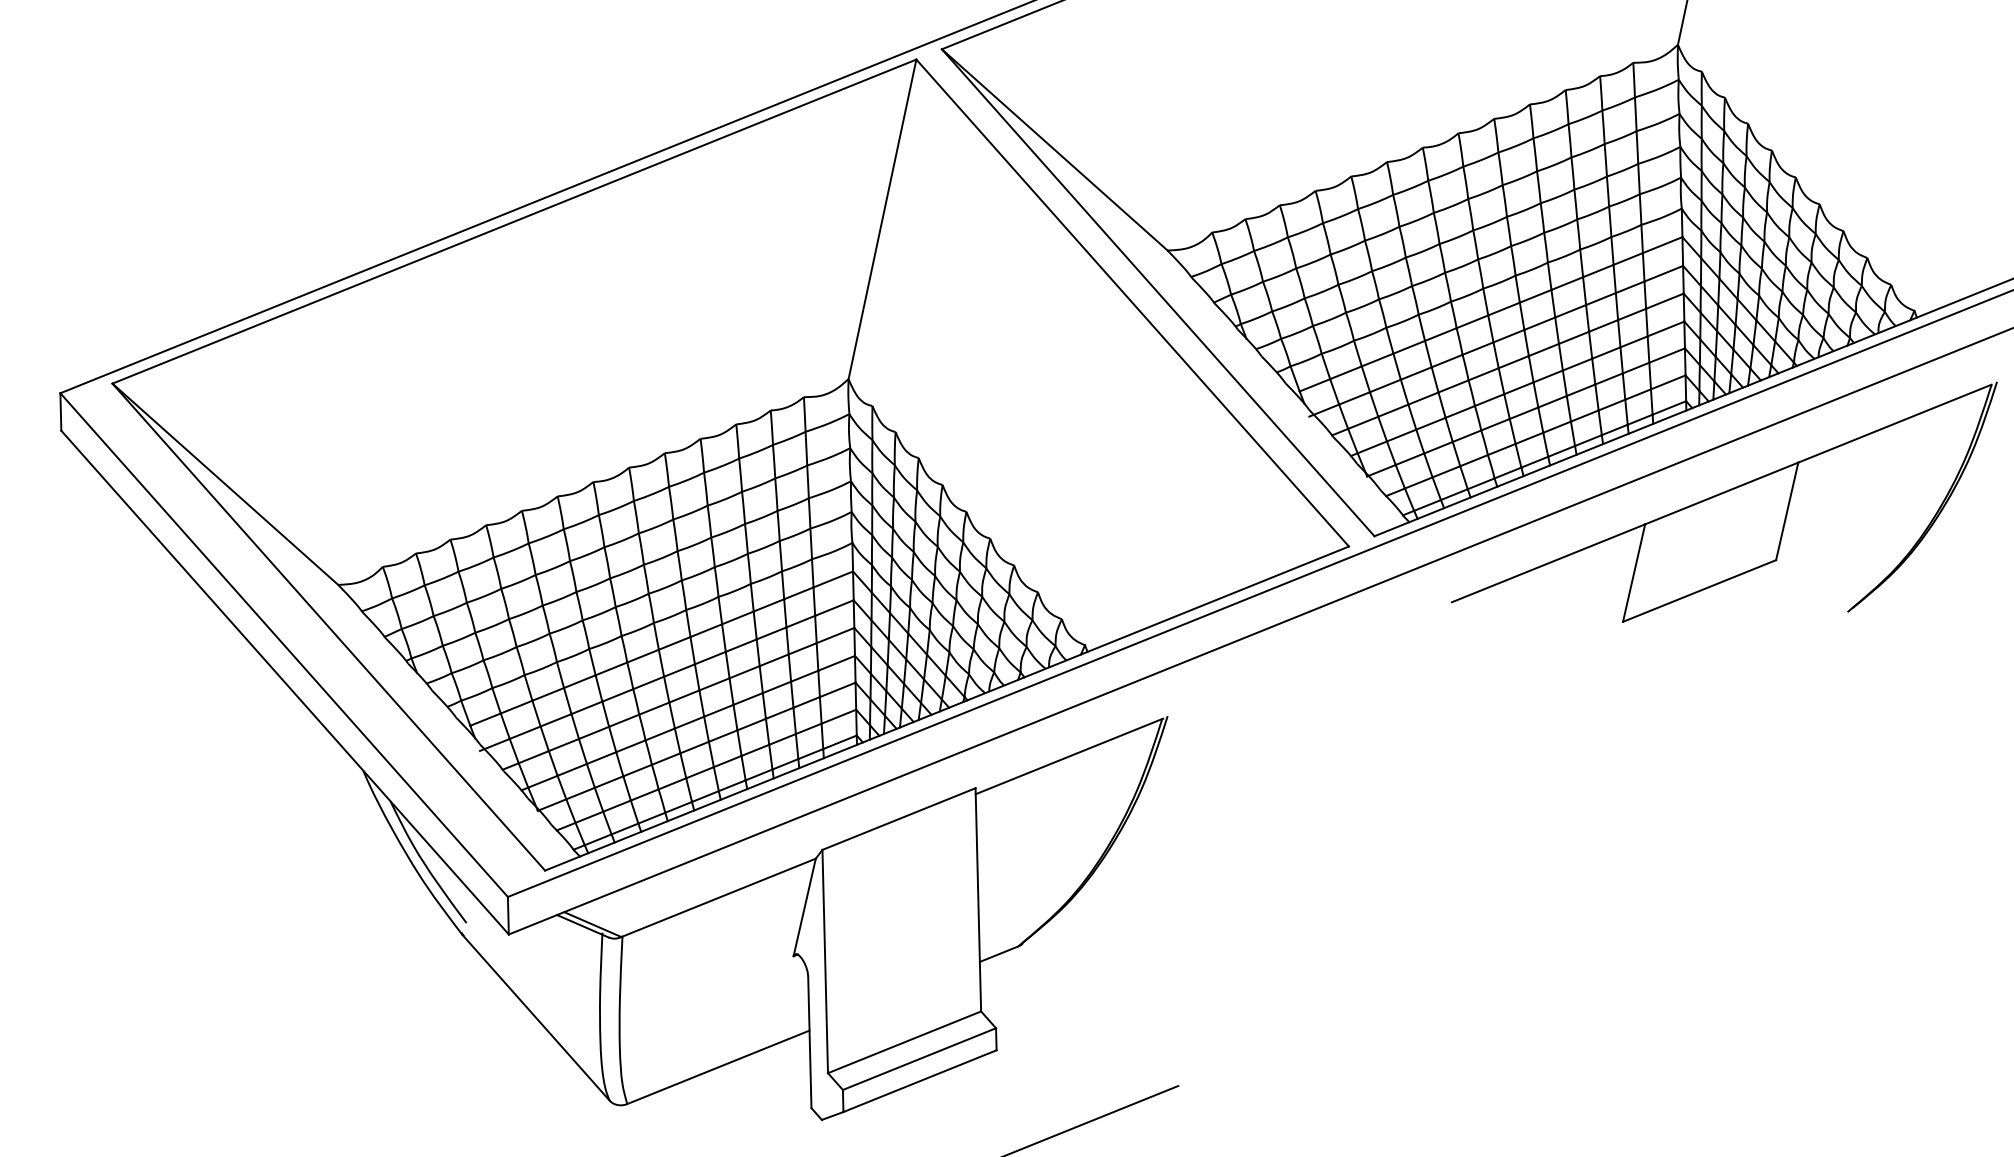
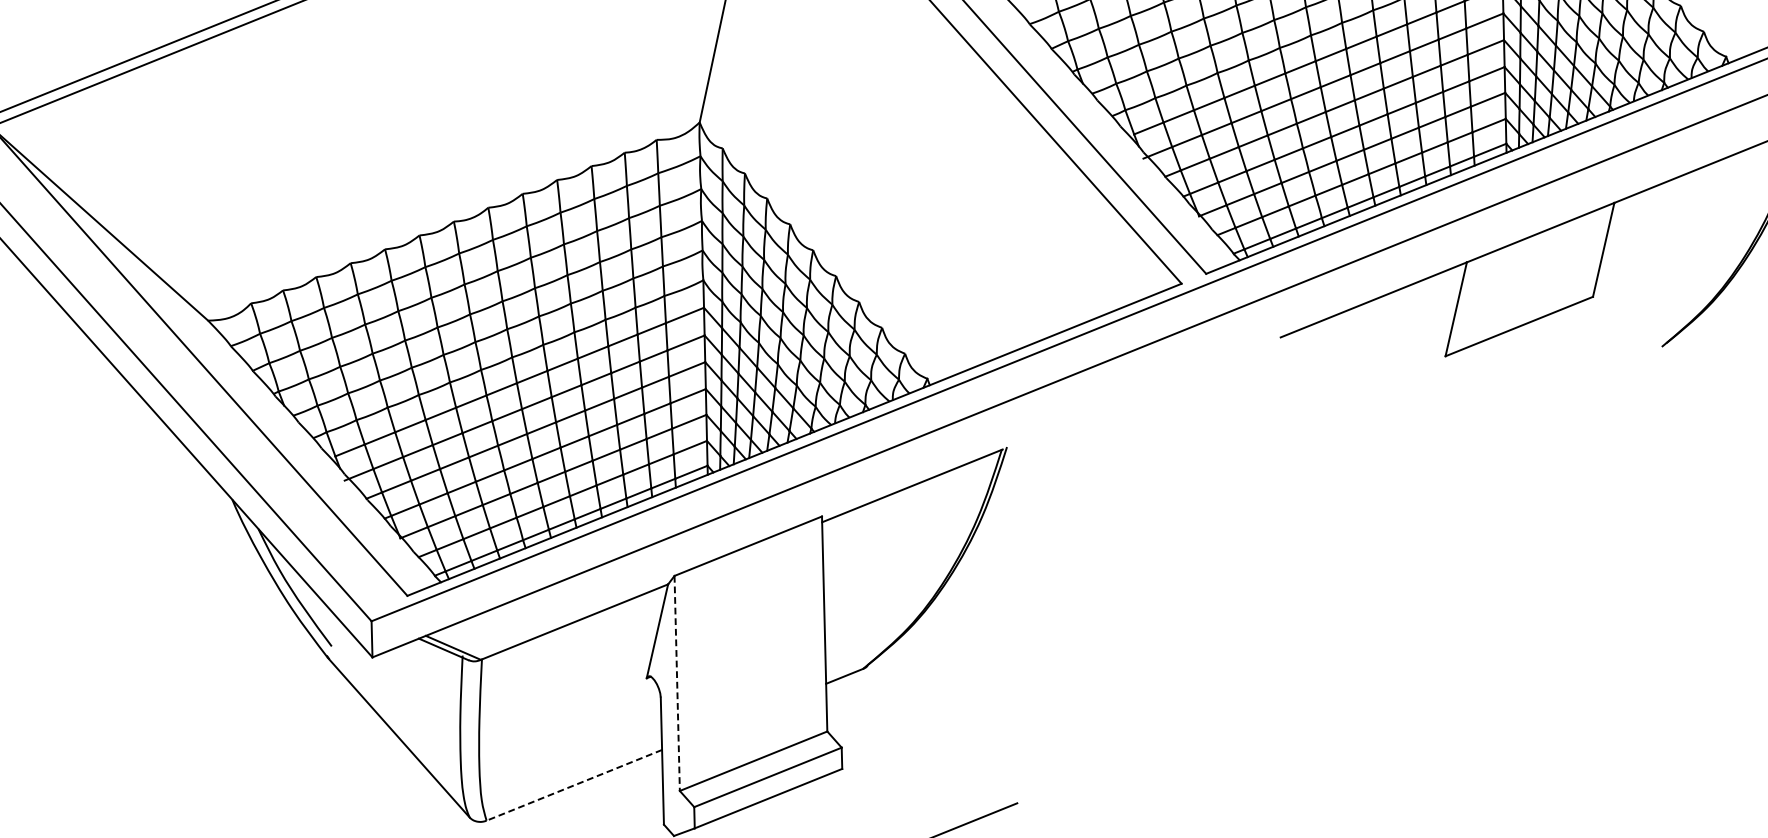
line: (825, 961) -> (677, 683), solid -> dashed
line: (717, 1067) -> (573, 785), solid -> dashed

